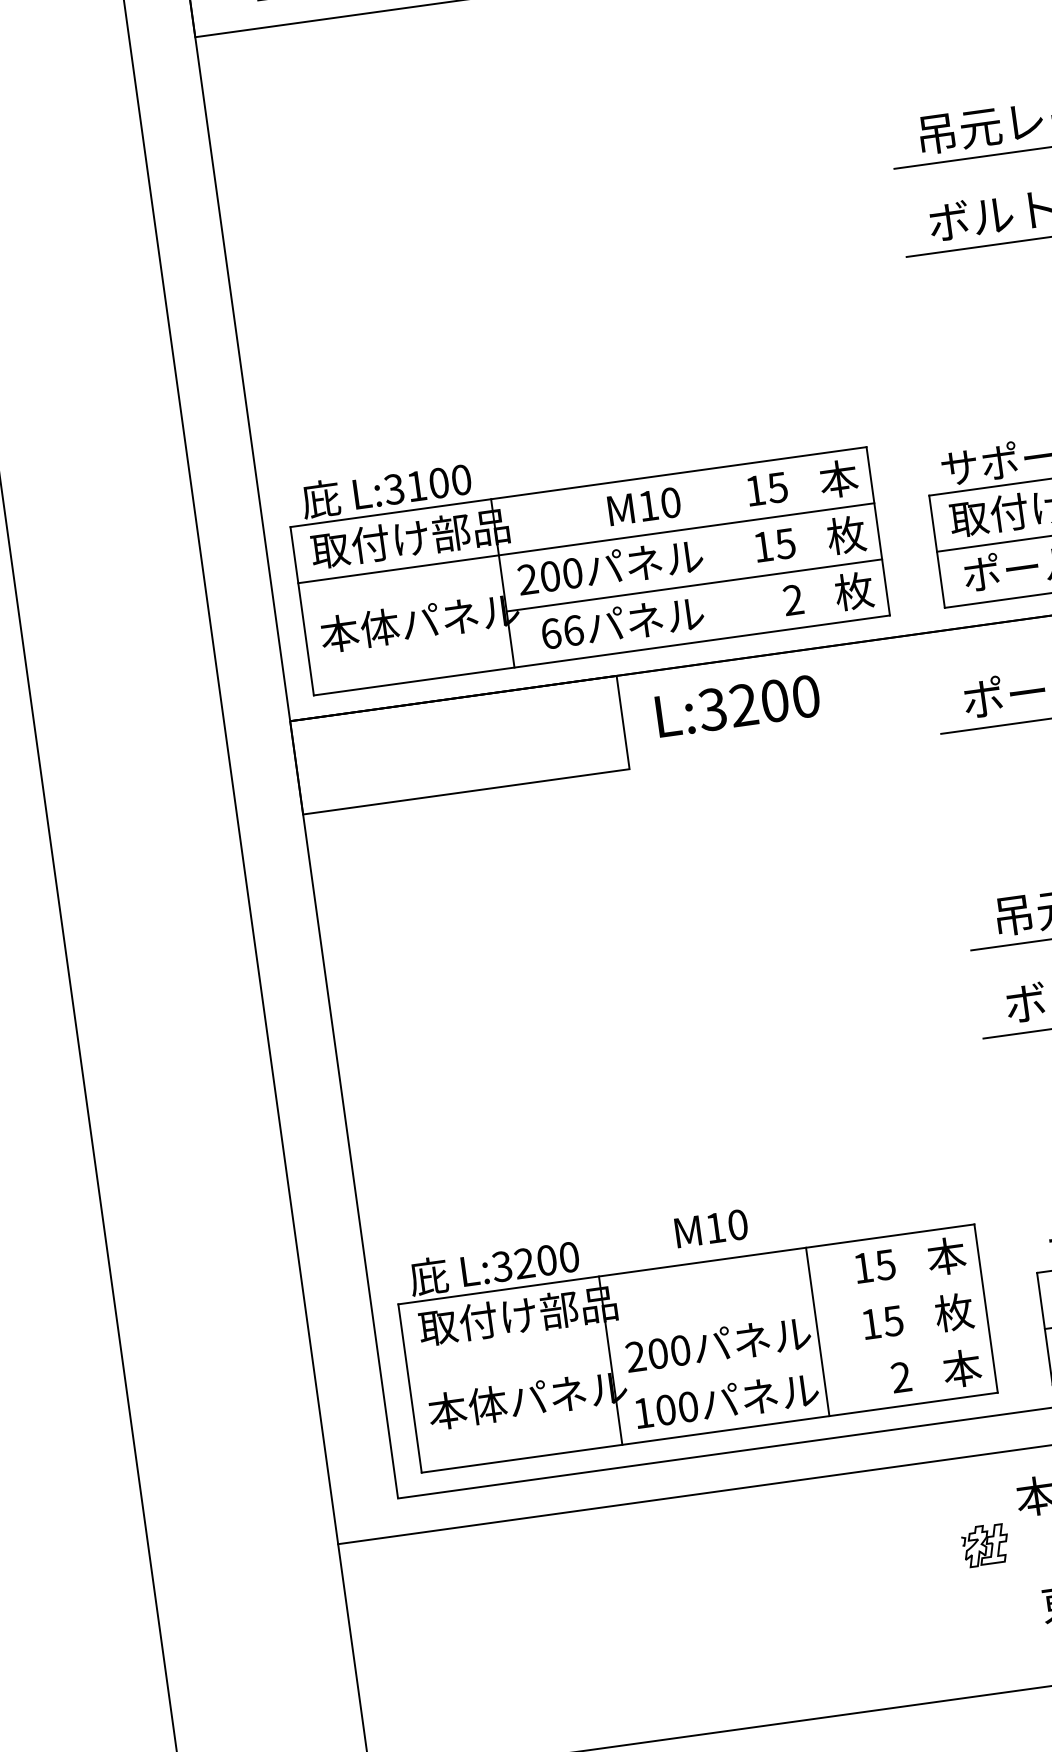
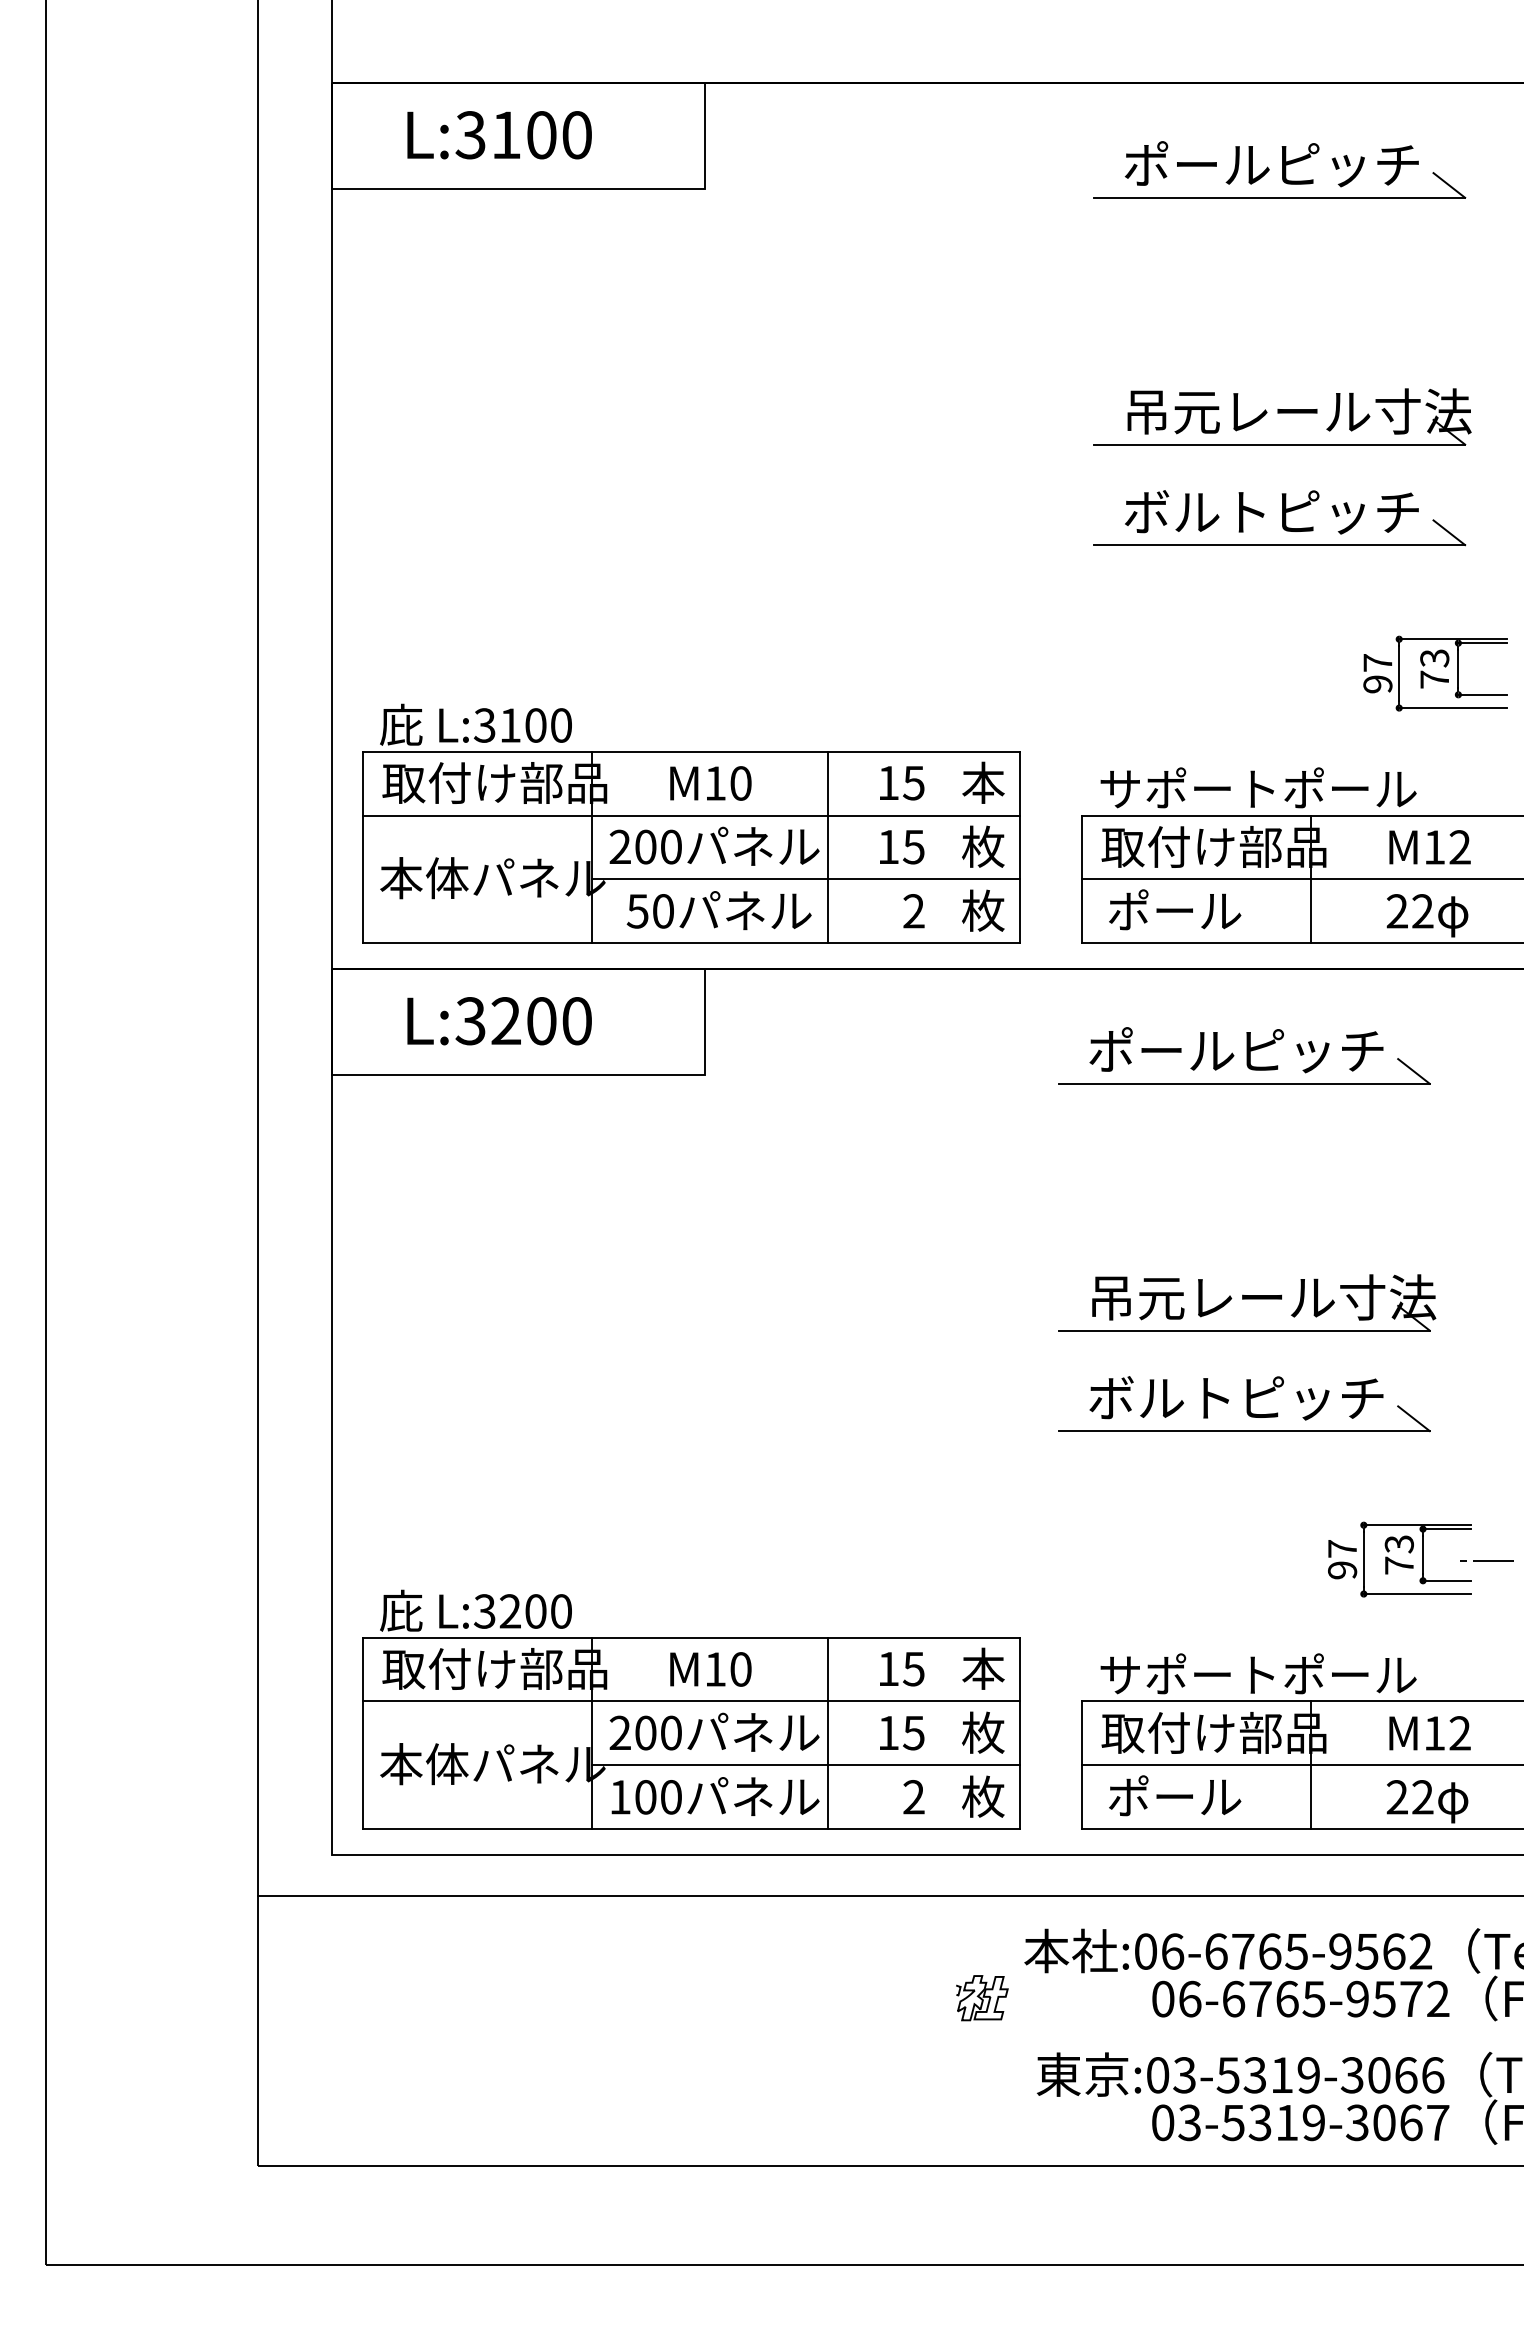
text: (644, 506) -> (710, 783), moved
line: (709, 554) -> (827, 847), added
text: (562, 632) -> (650, 911), 66 -> 50
text: (737, 706) -> (499, 1021), moved
text: (711, 1228) -> (710, 1669), moved
line: (693, 1320) -> (690, 1701), added
line: (802, 1362) -> (805, 1765), added
text: (962, 1368) -> (983, 1796), 本 -> 枚

